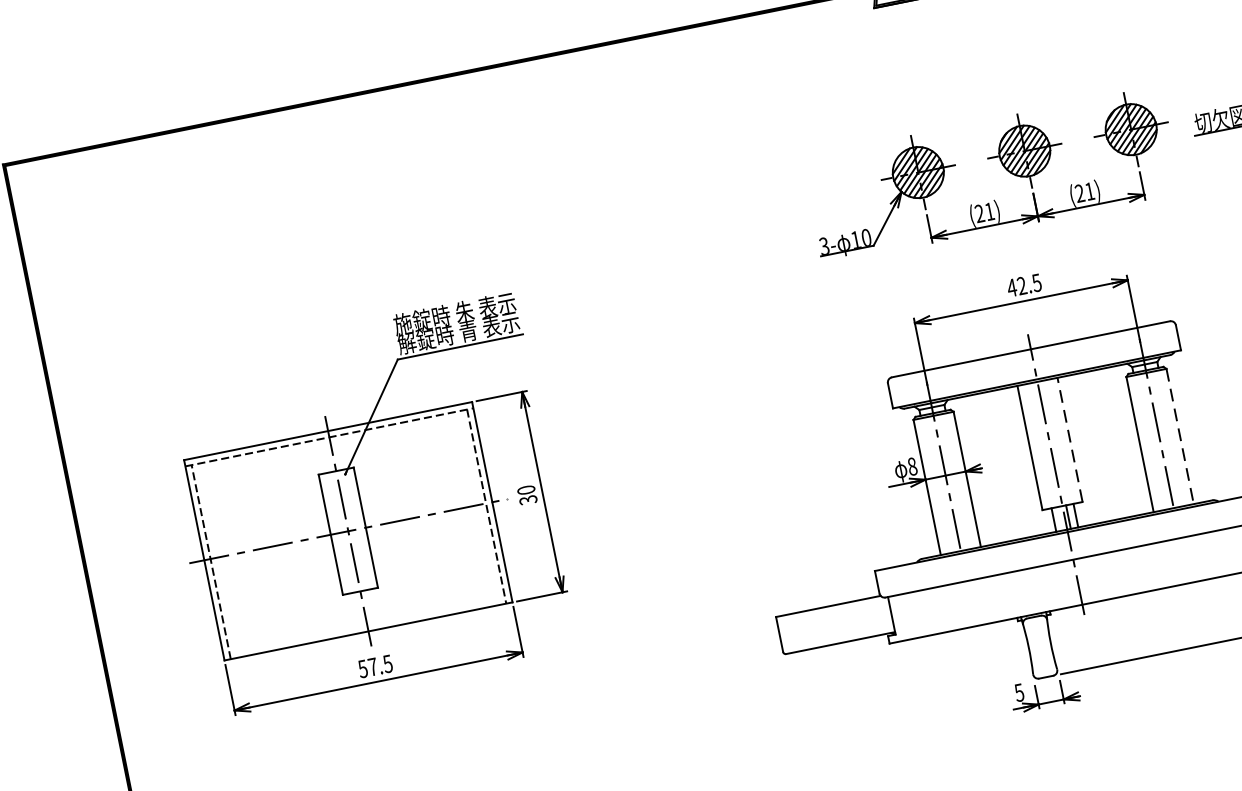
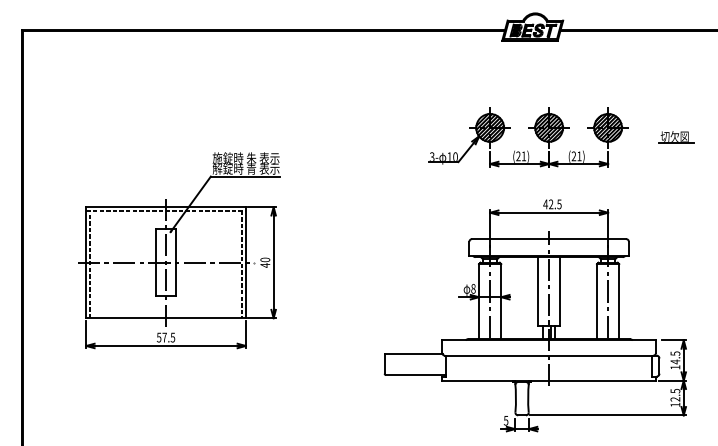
part: (1002, 167) -> (535, 134), moved
line: (1180, 438) -> (619, 302), dashed -> solid
line: (1070, 439) -> (560, 291), dashed -> solid
text: (528, 500) -> (265, 265), 30 -> 40

